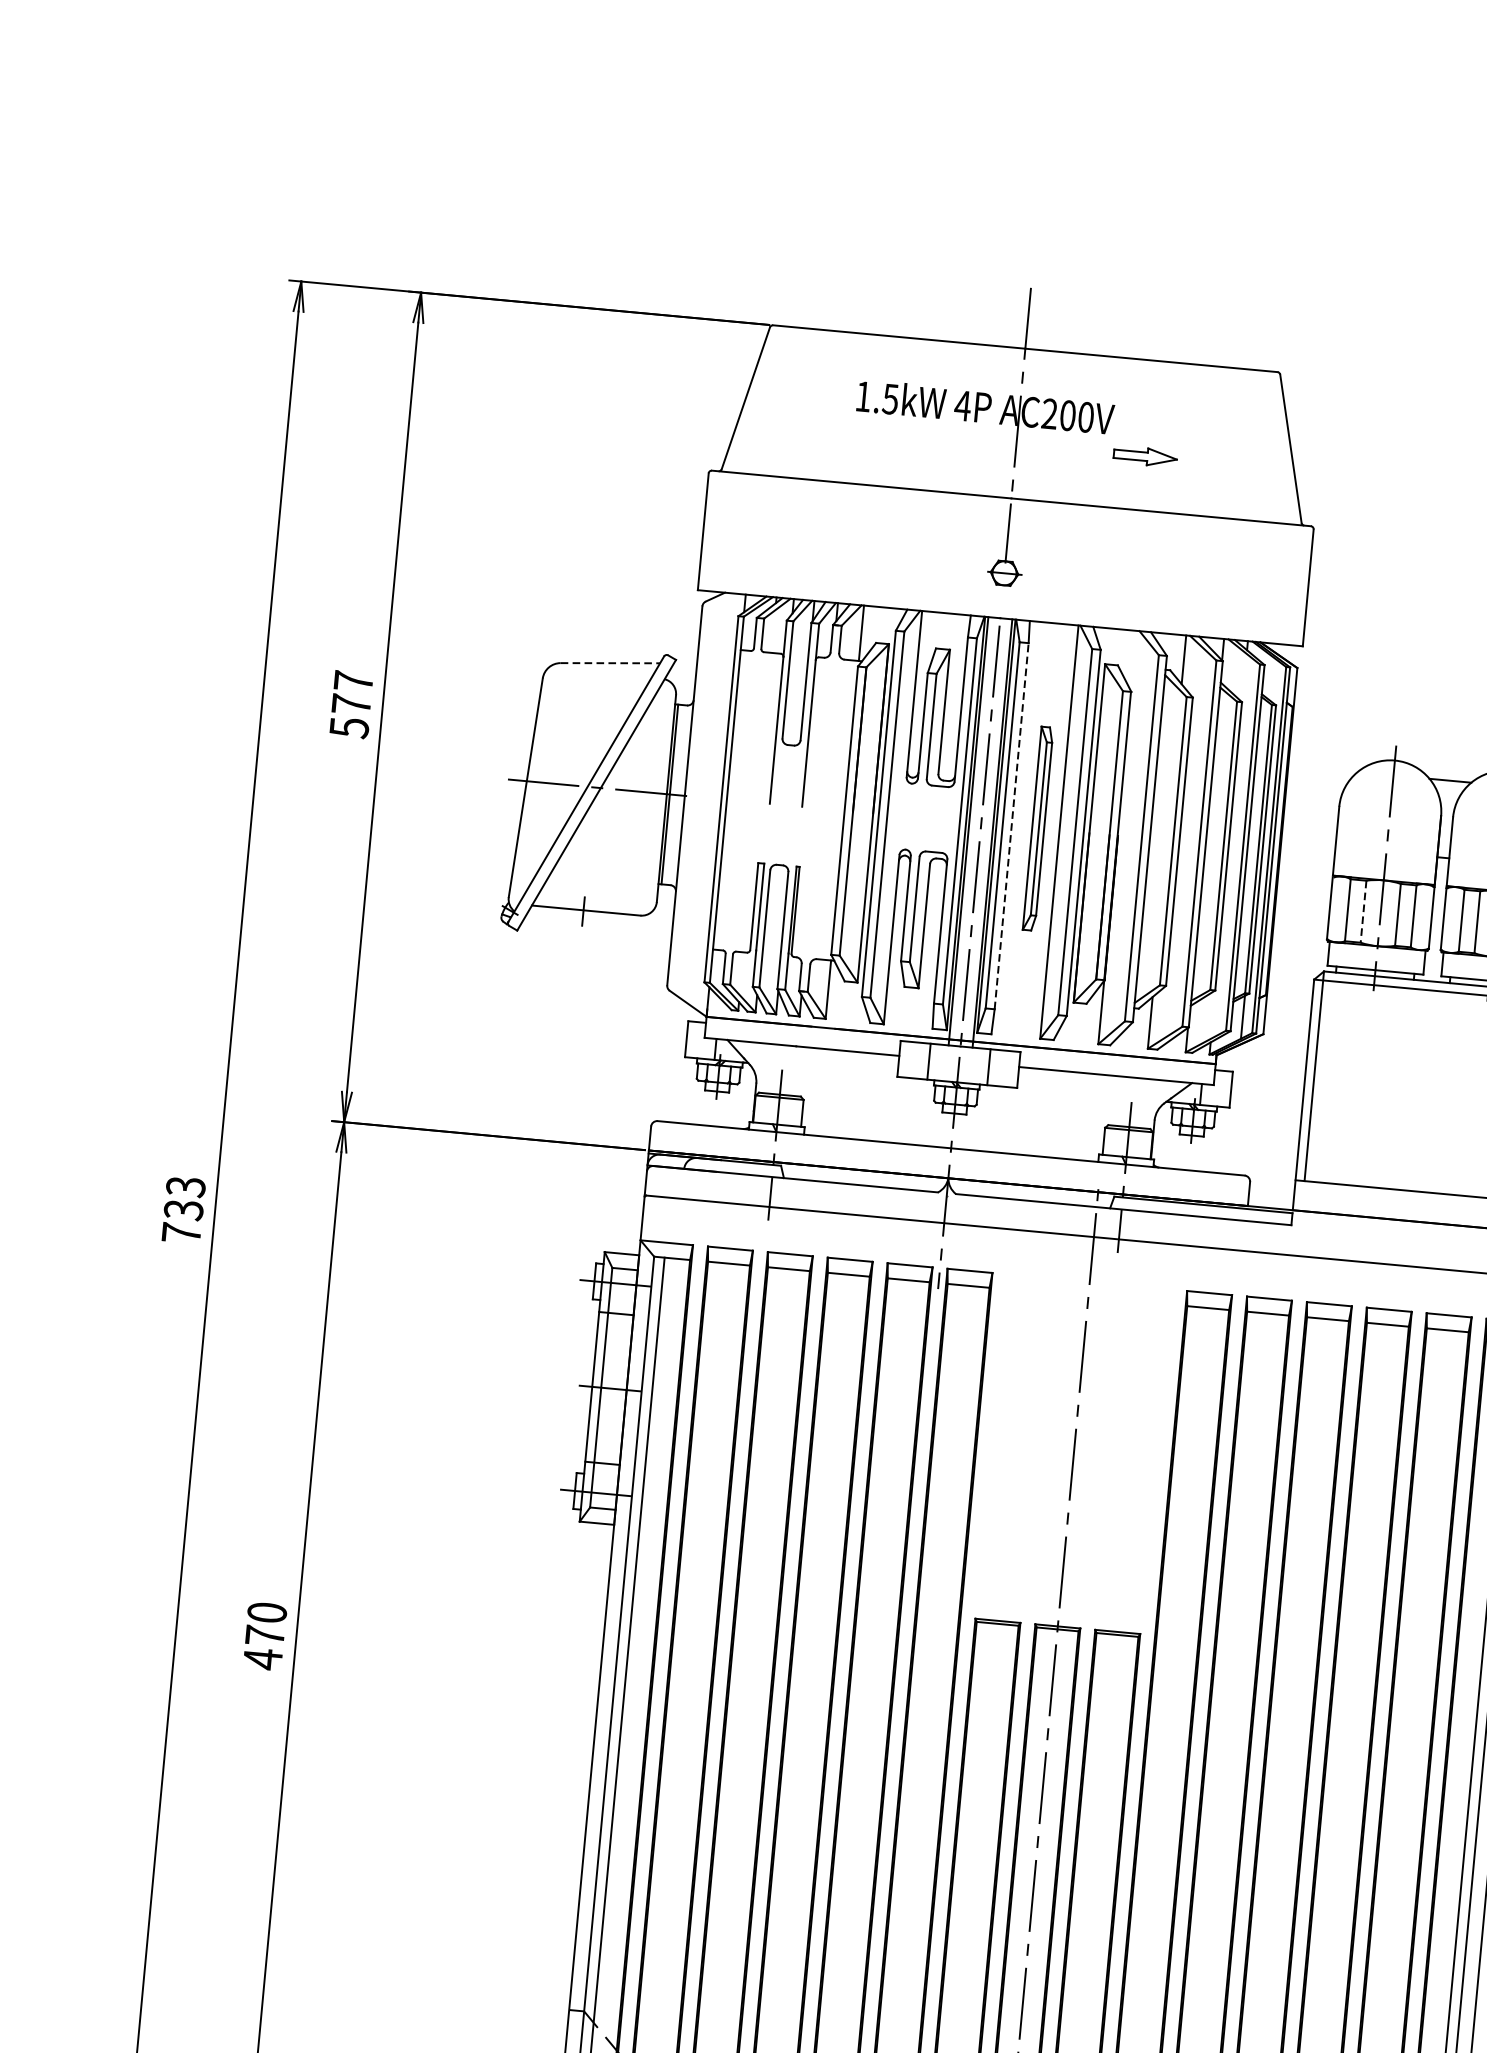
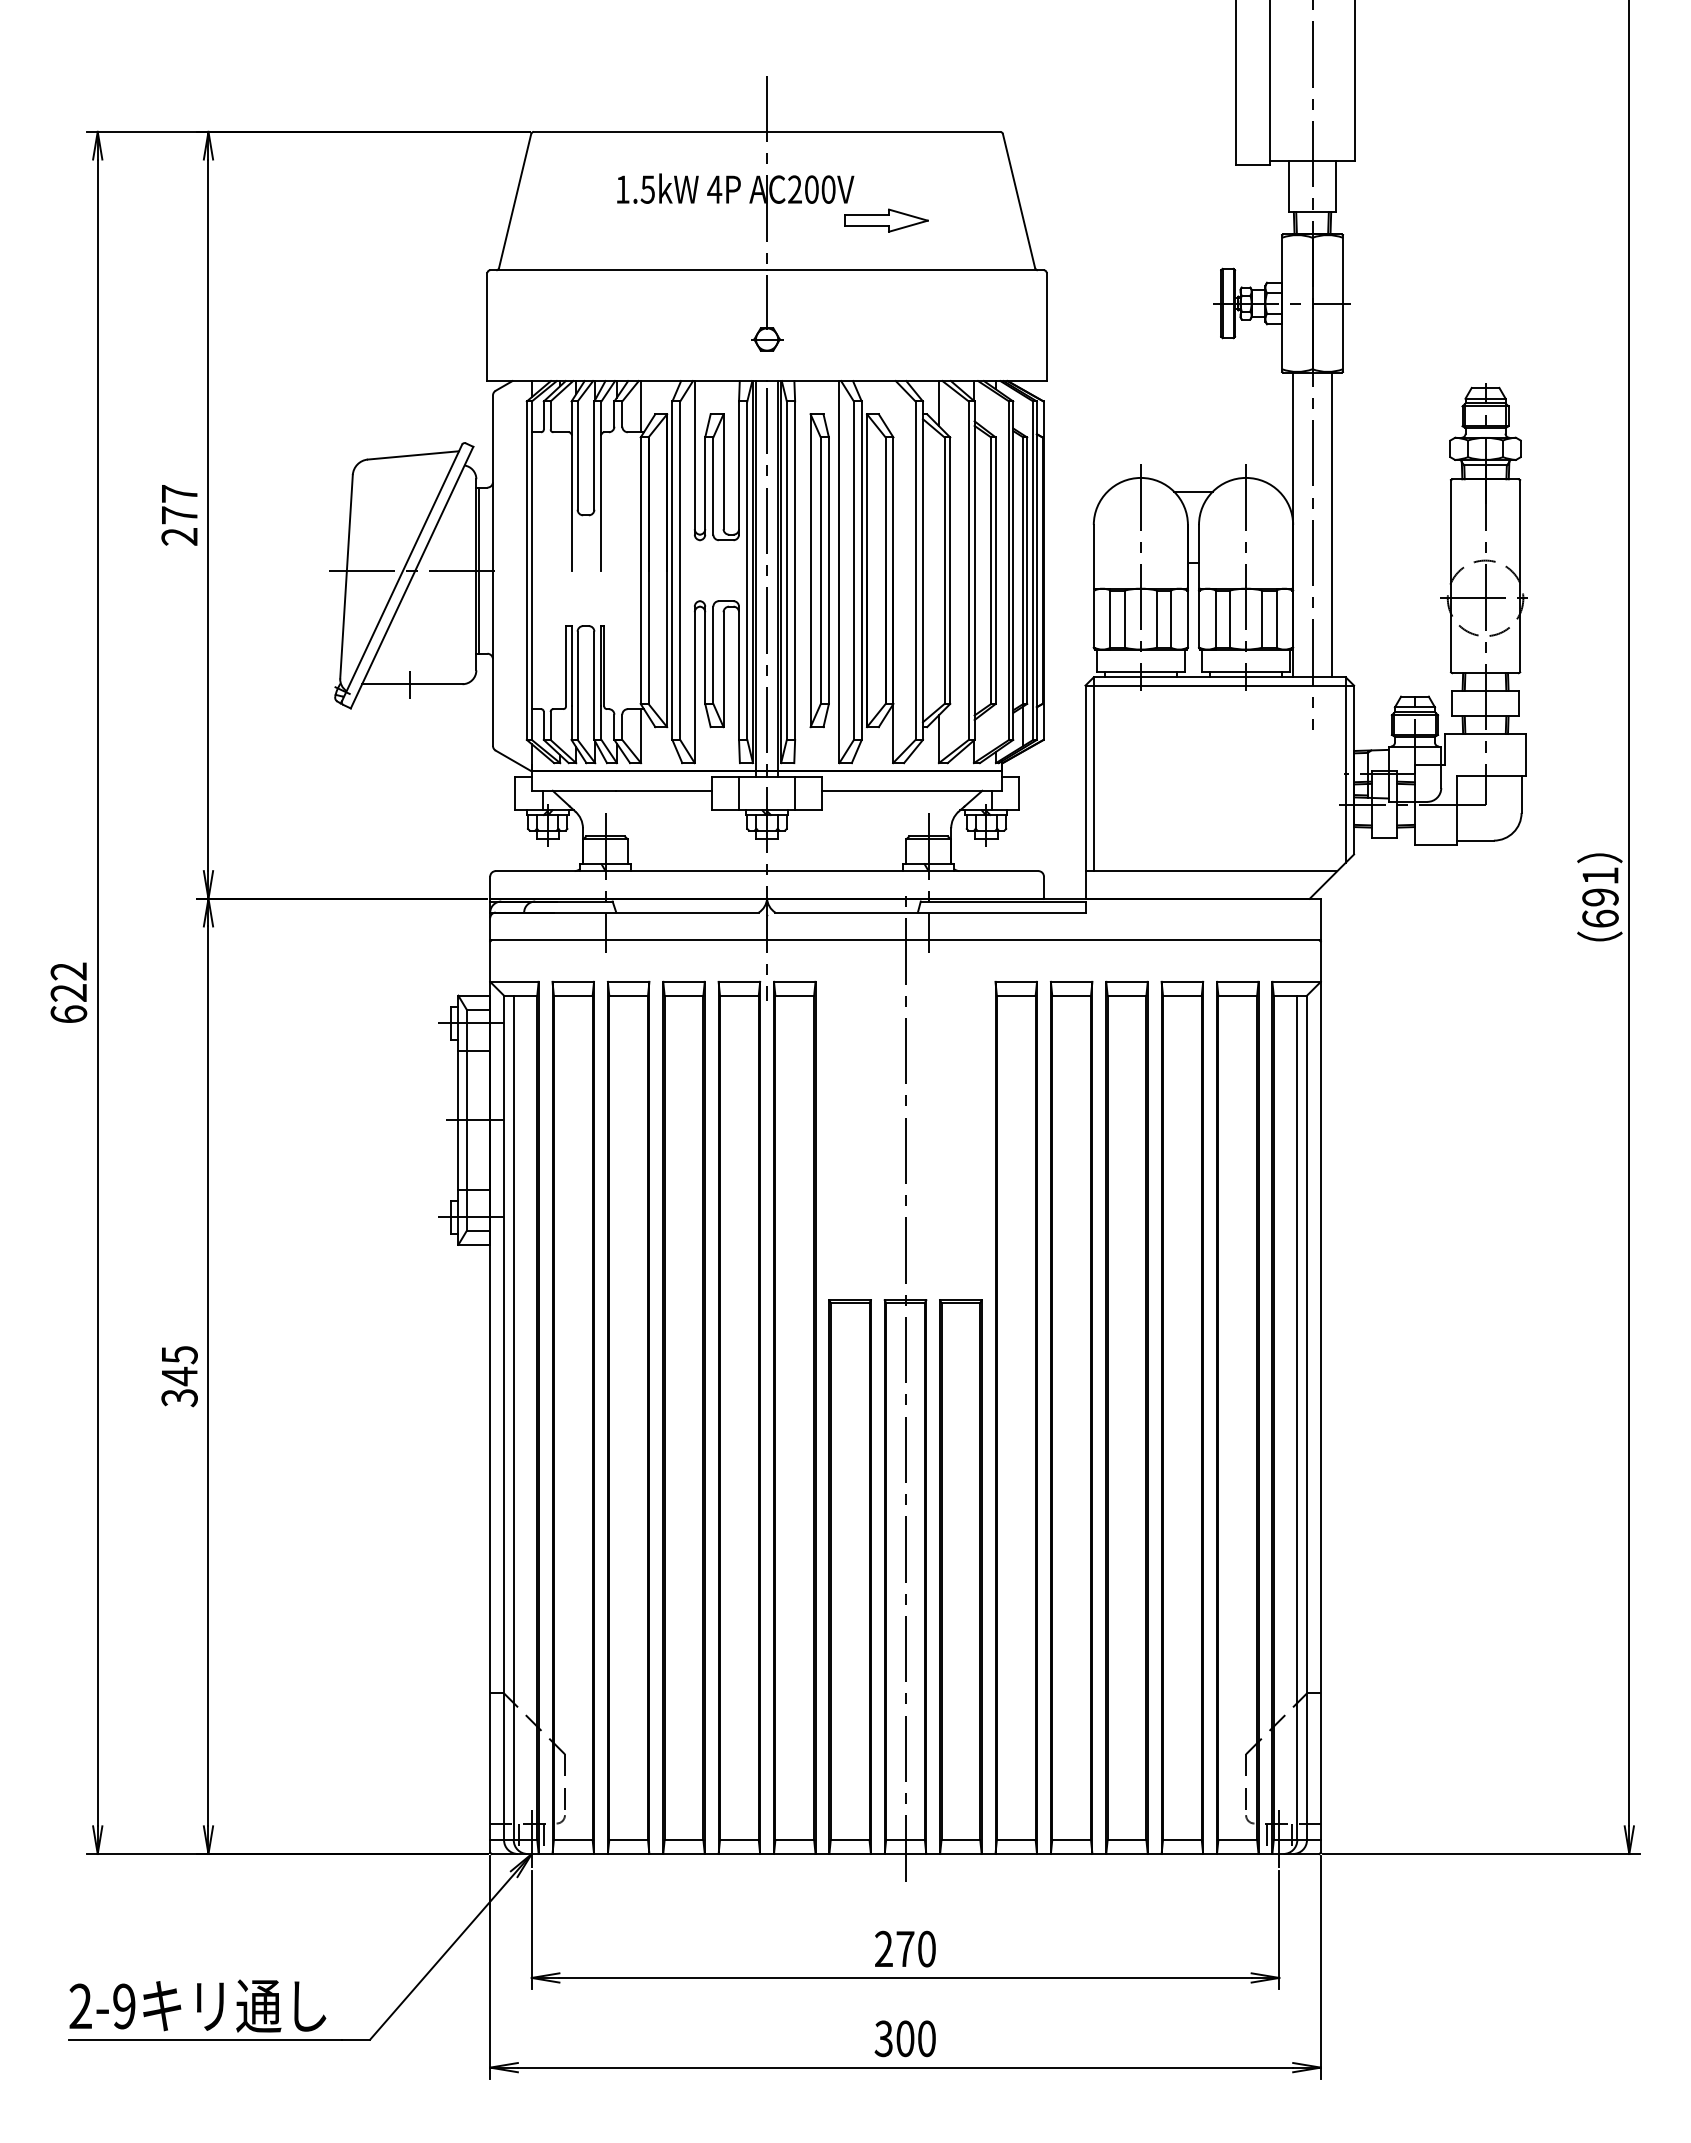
part: (1145, 456) -> (886, 220), size x1.43
line: (610, 663) -> (413, 455), dashed -> solid
text: (349, 728) -> (179, 537), 577 -> 277
line: (1012, 826) -> (795, 570), dashed -> solid
part: (1038, 828) -> (819, 570), size x1.67
line: (1363, 912) -> (1124, 619), dashed -> solid
text: (183, 1209) -> (68, 992), 733 -> 622
text: (264, 1636) -> (179, 1376), 470 -> 345

